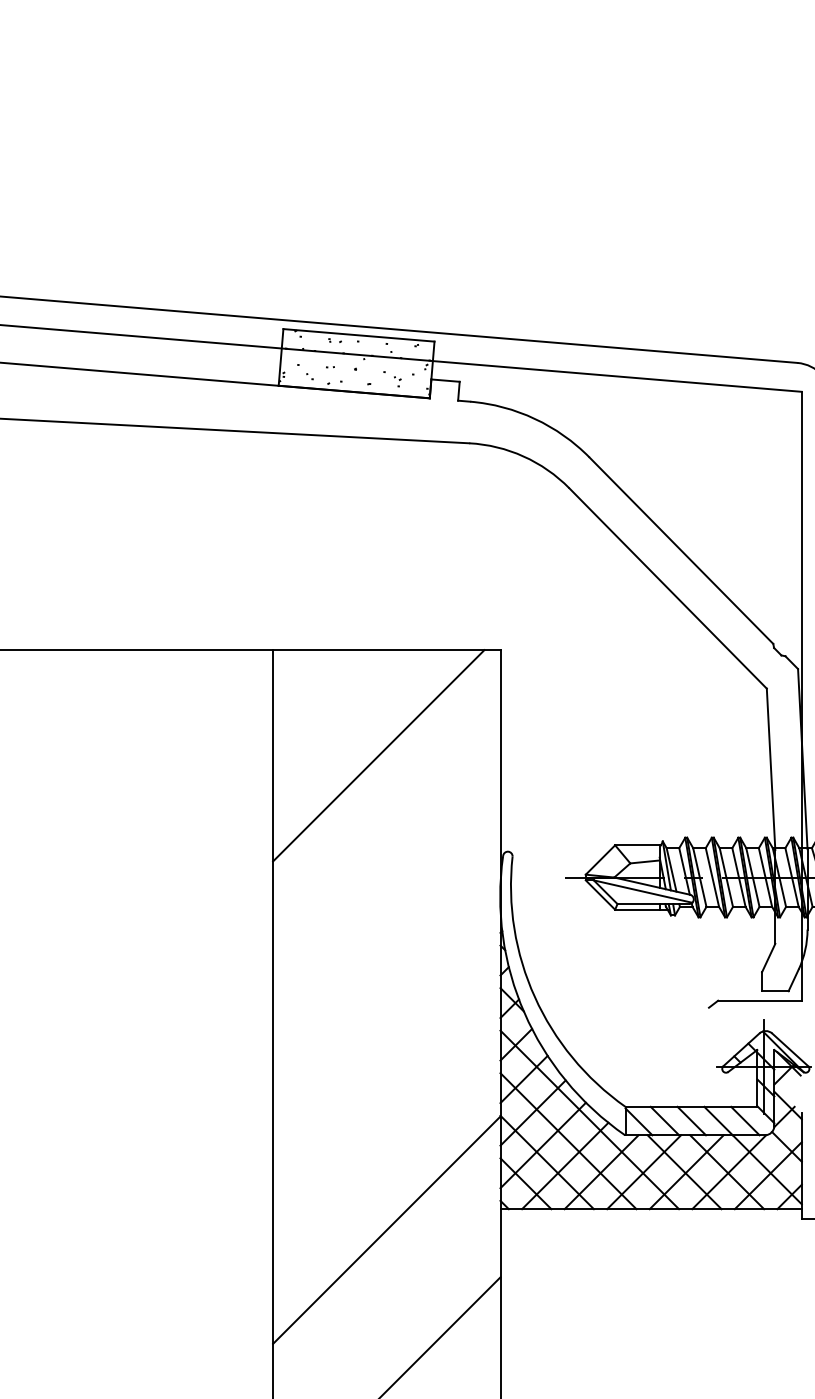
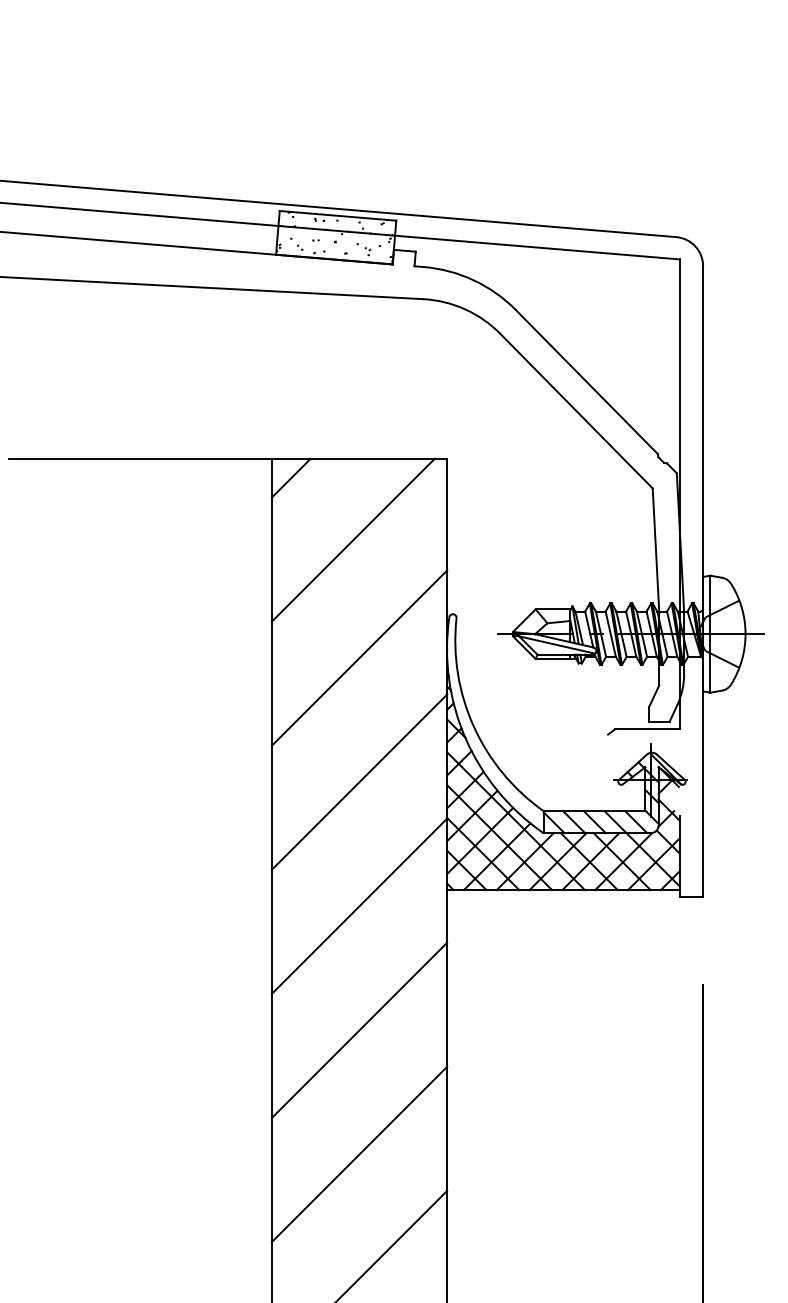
line: (297, 674) -> (290, 477), added
line: (386, 907) -> (359, 657), added
line: (386, 1068) -> (359, 781), added

